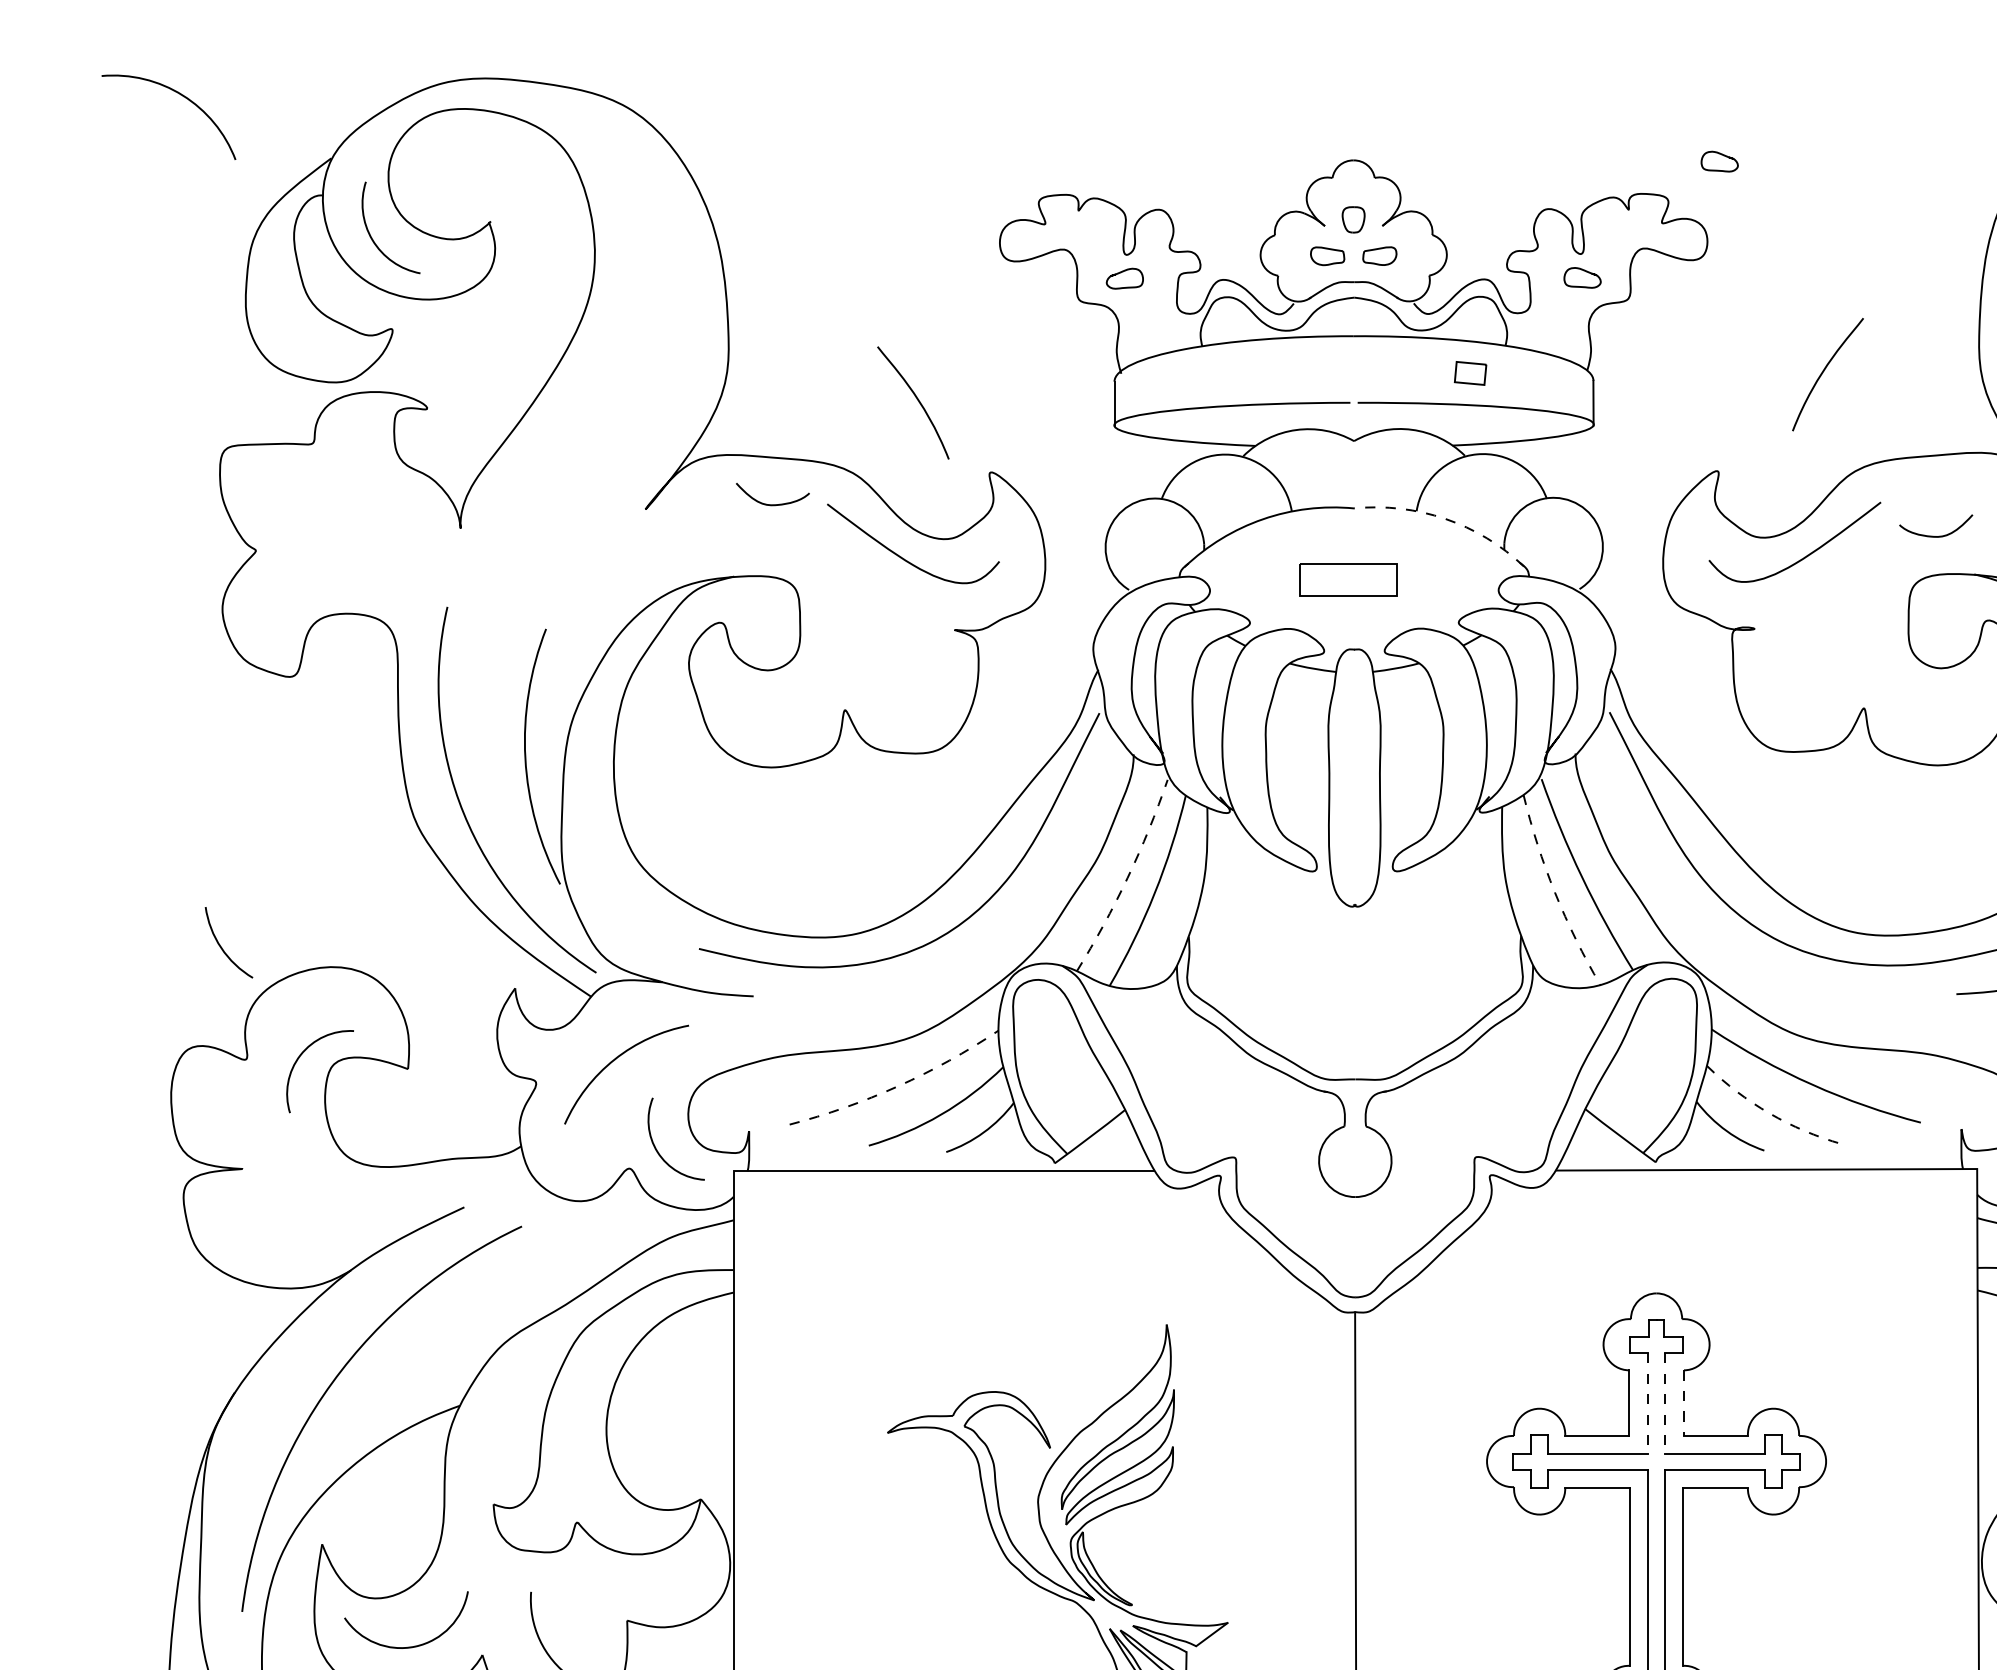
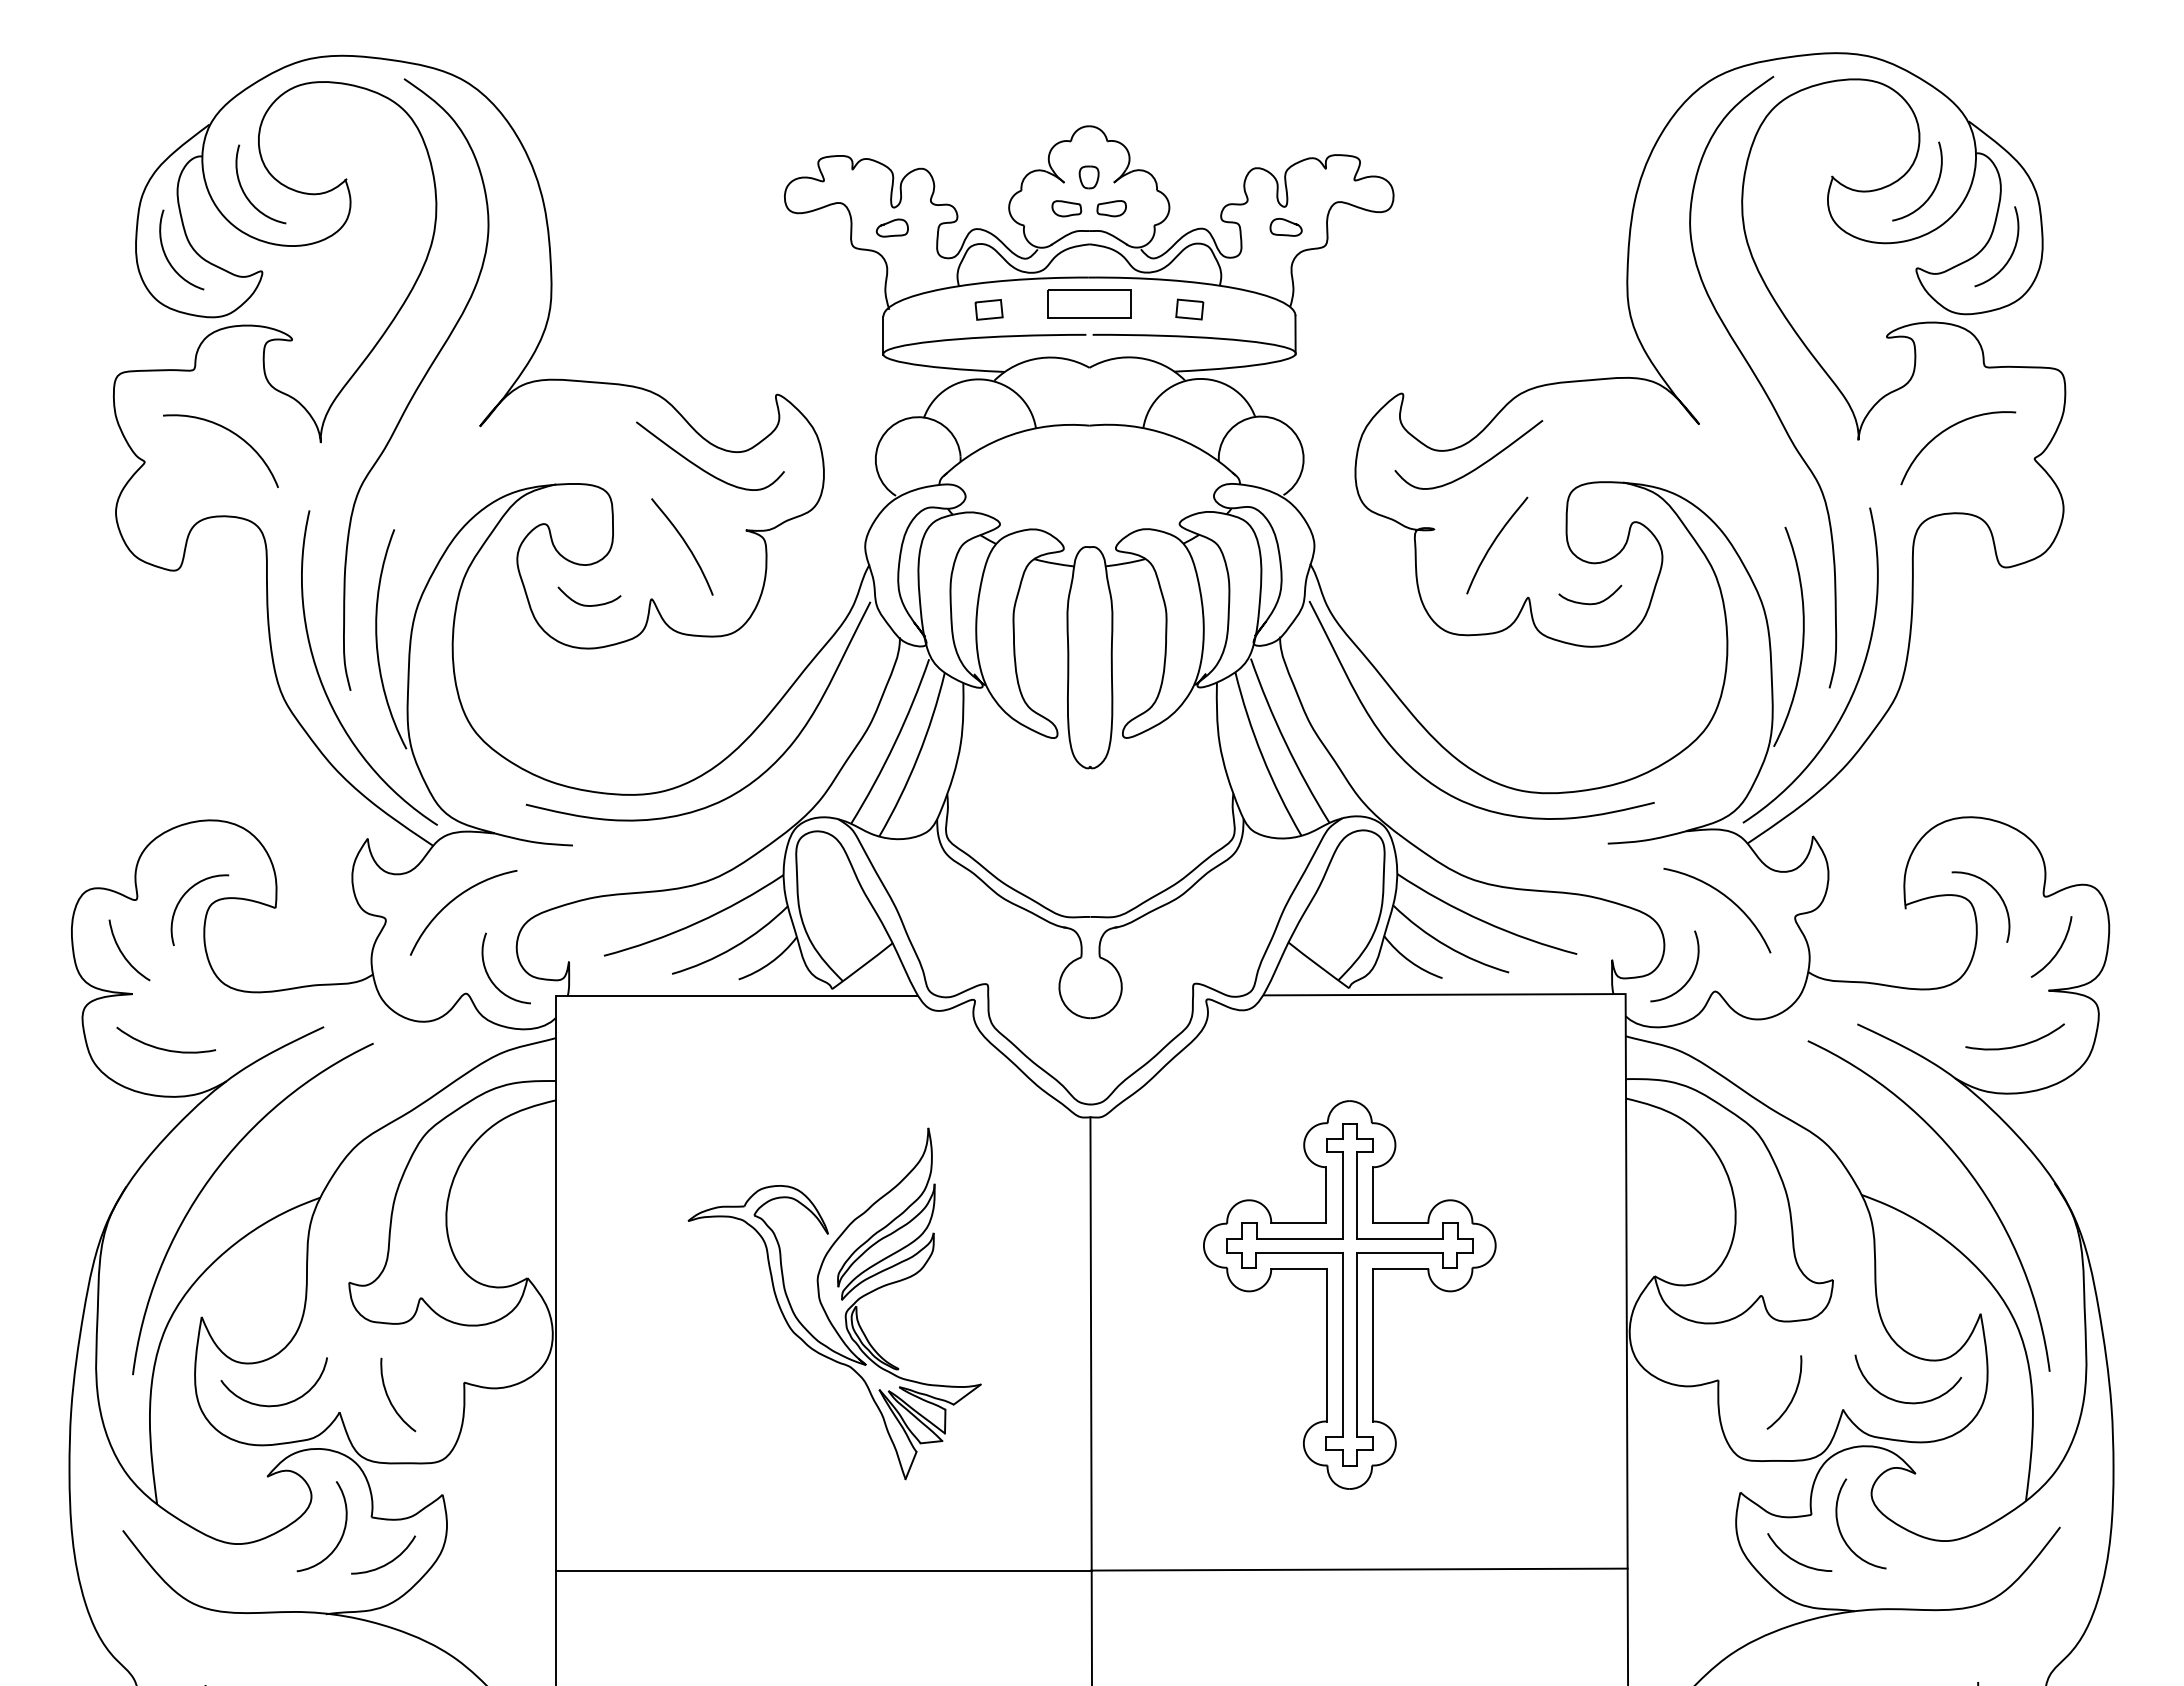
arc: (180, 95) -> (230, 432), moved
curve: (1718, 154) -> (1403, 121), removed
arc: (282, 312) -> (167, 257), added
part: (1236, 373) -> (988, 309), added
curve: (1823, 373) -> (1493, 544), moved
curve: (915, 398) -> (684, 543), moved
curve: (574, 460) -> (418, 384), added
curve: (769, 503) -> (586, 604), moved
arc: (1445, 518) -> (1168, 434), dashed -> solid
curve: (1936, 536) -> (1590, 603), moved
part: (1348, 579) -> (1089, 303), moved
arc: (1127, 877) -> (894, 743), dashed -> solid
arc: (1555, 892) -> (1262, 756), dashed -> solid
arc: (221, 946) -> (123, 953), moved
arc: (898, 1085) -> (697, 922), dashed -> solid
arc: (1768, 1113) -> (1446, 946), dashed -> solid
arc: (278, 1232) -> (164, 1048), added
line: (1684, 1403) -> (1373, 1195), dashed -> solid
line: (1648, 1404) -> (1342, 1196), dashed -> solid
line: (1664, 1404) -> (1356, 1196), dashed -> solid

